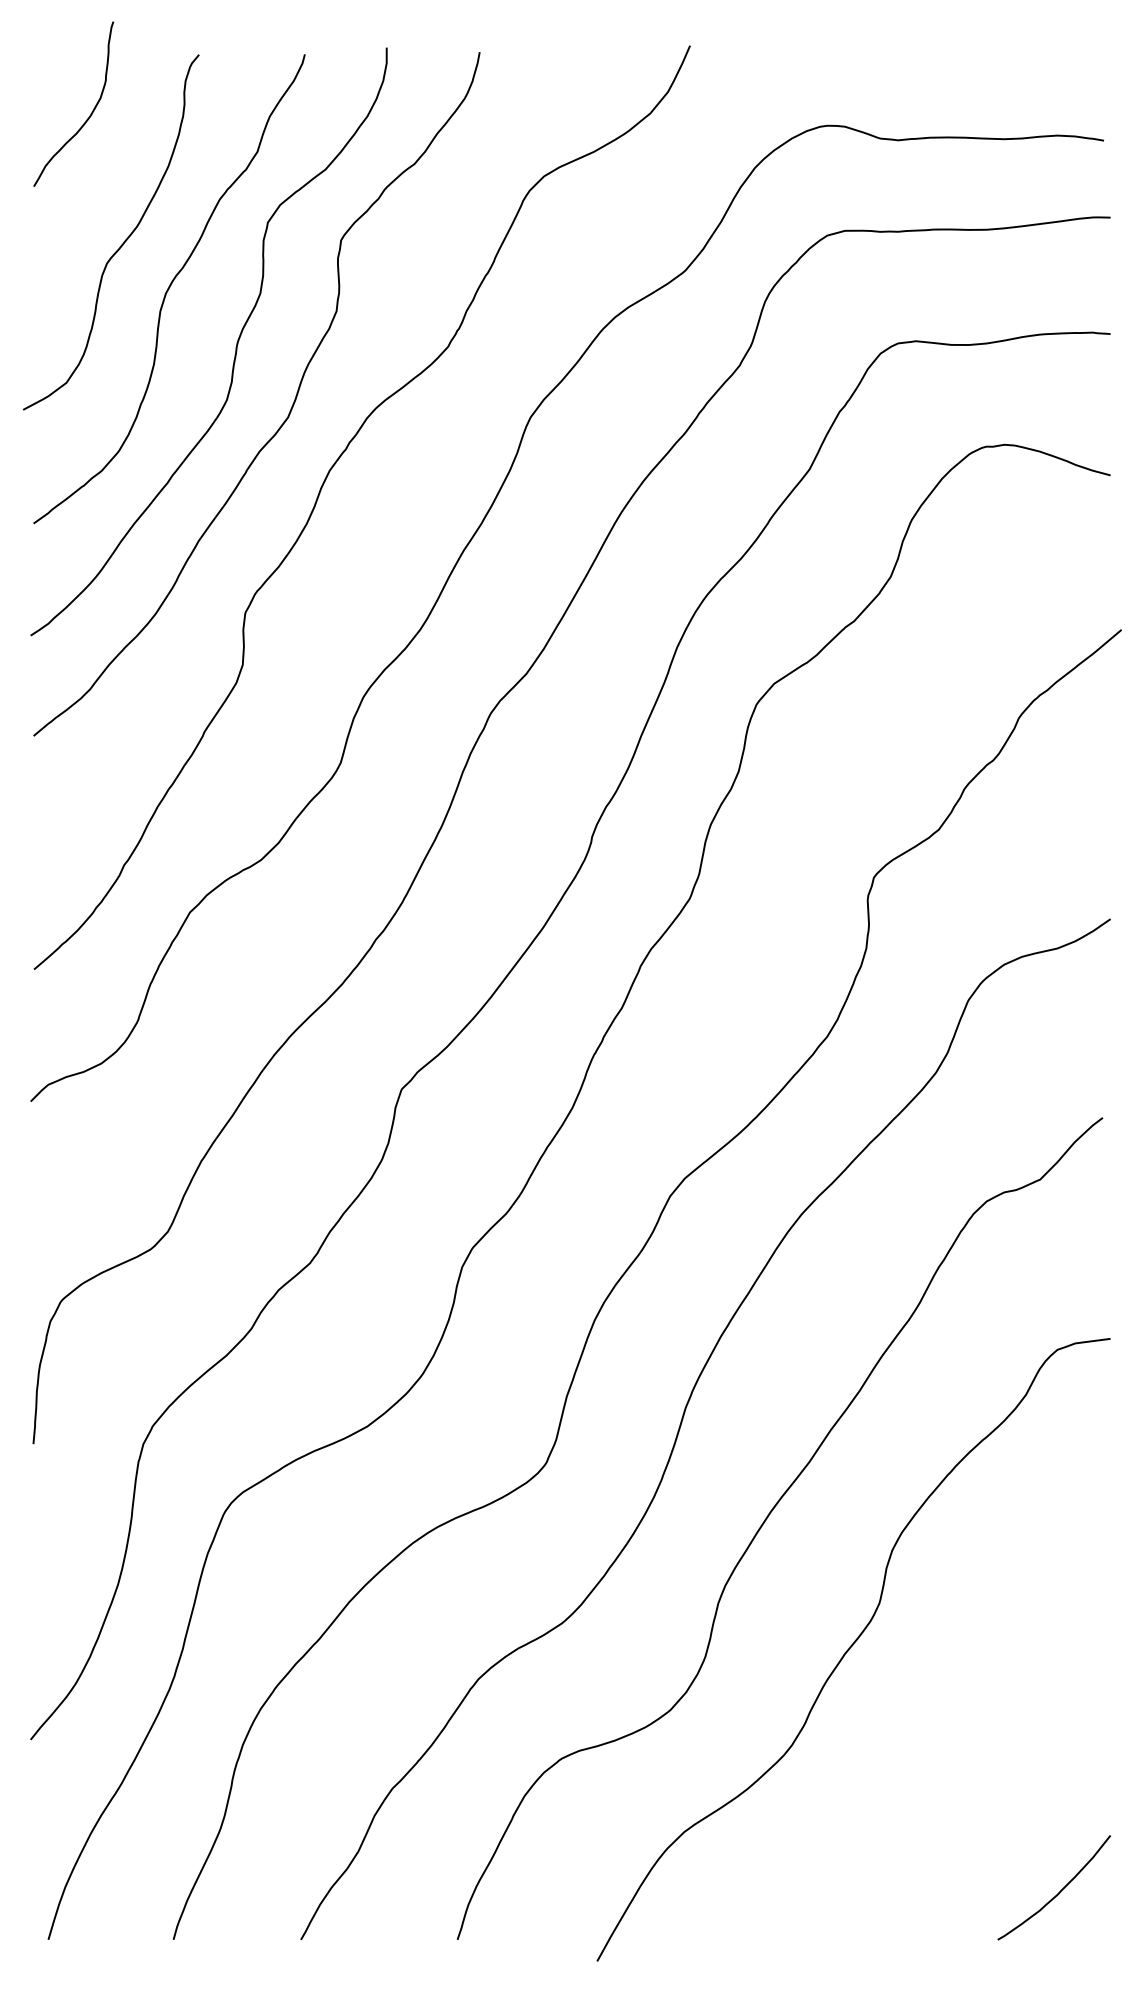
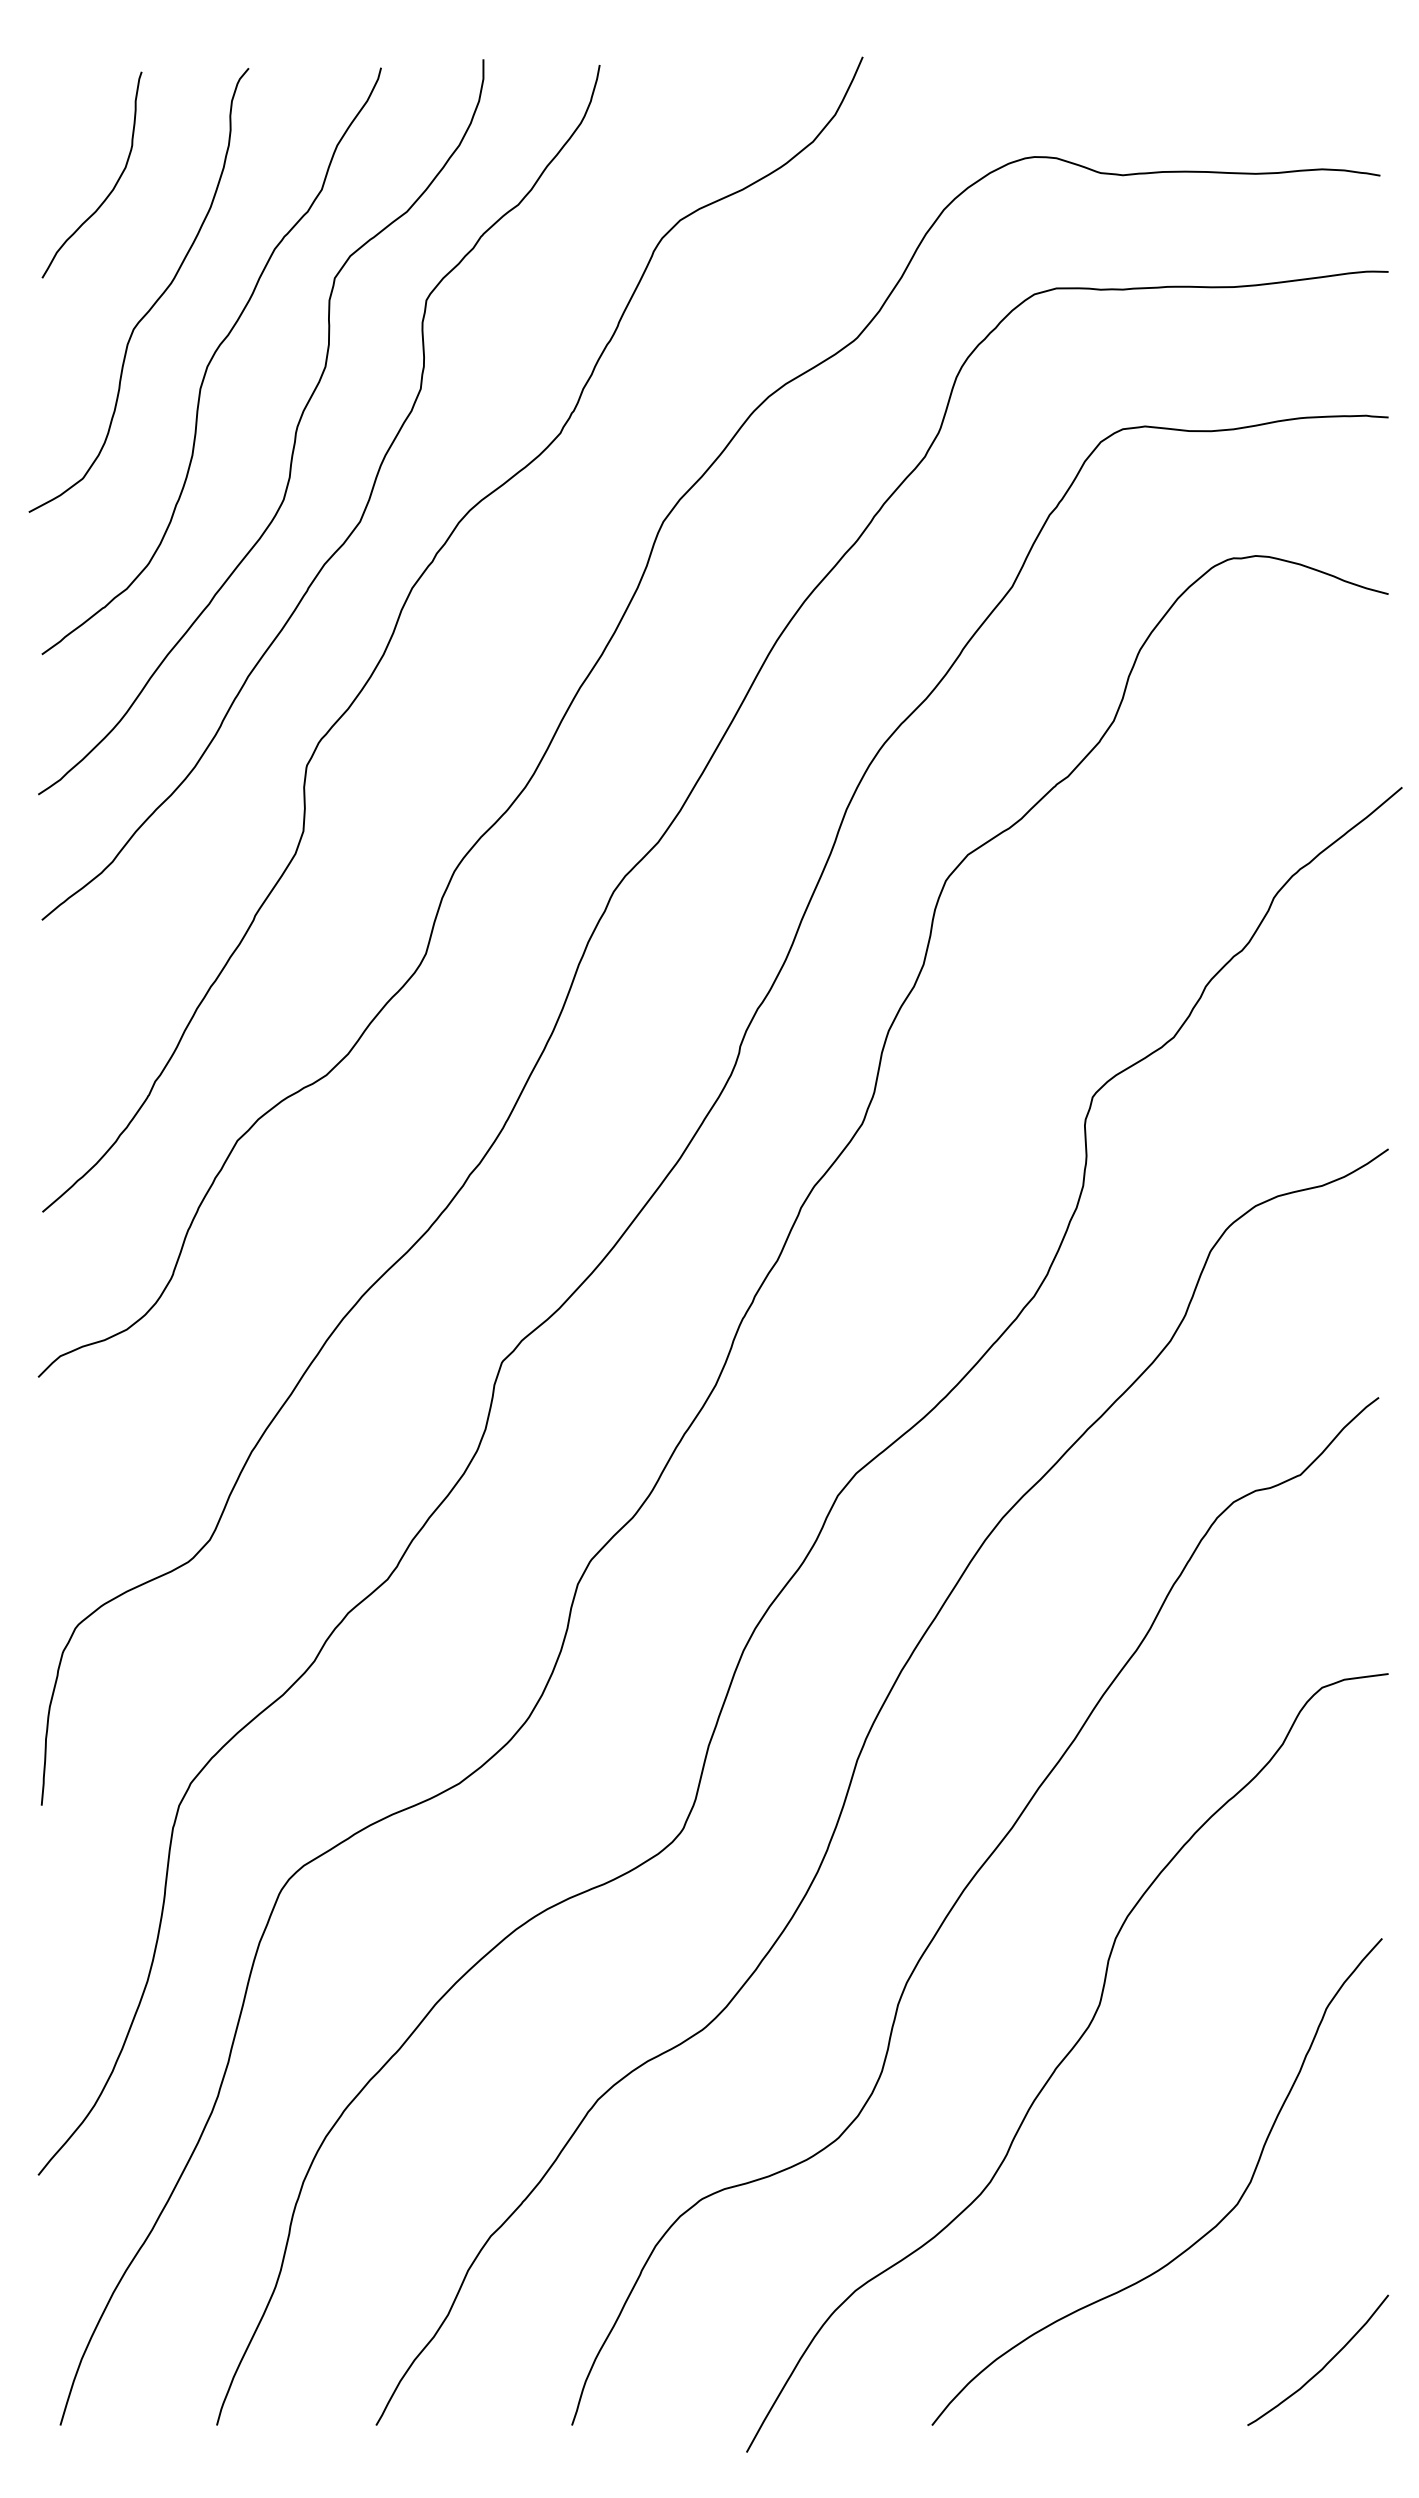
curve: (90, 113) -> (113, 186), moved
curve: (960, 1788) -> (1201, 2236), added

